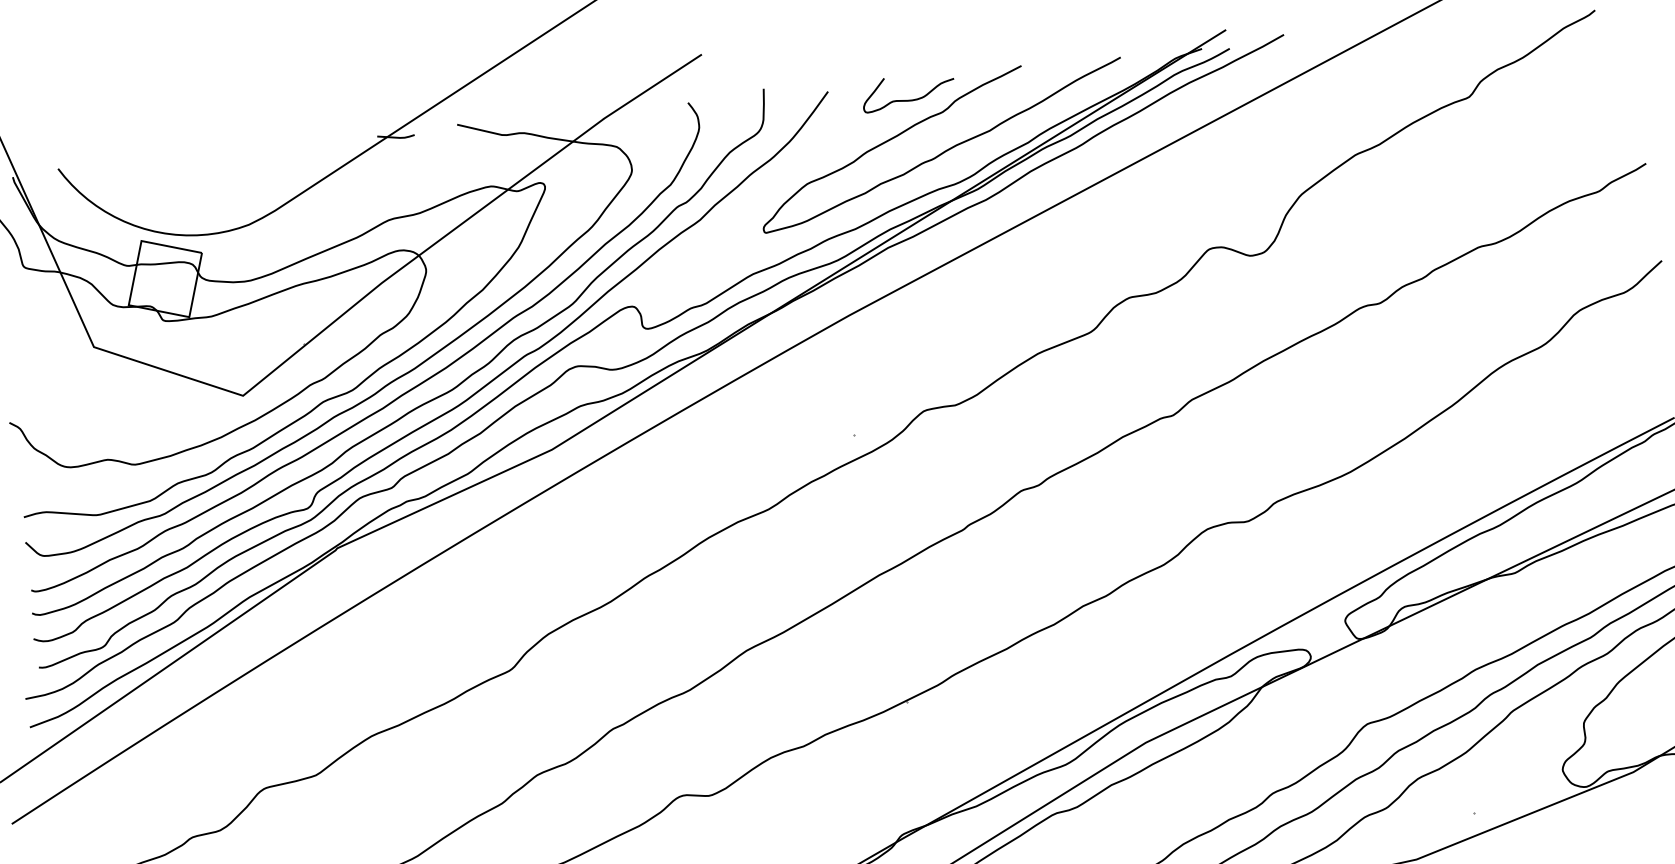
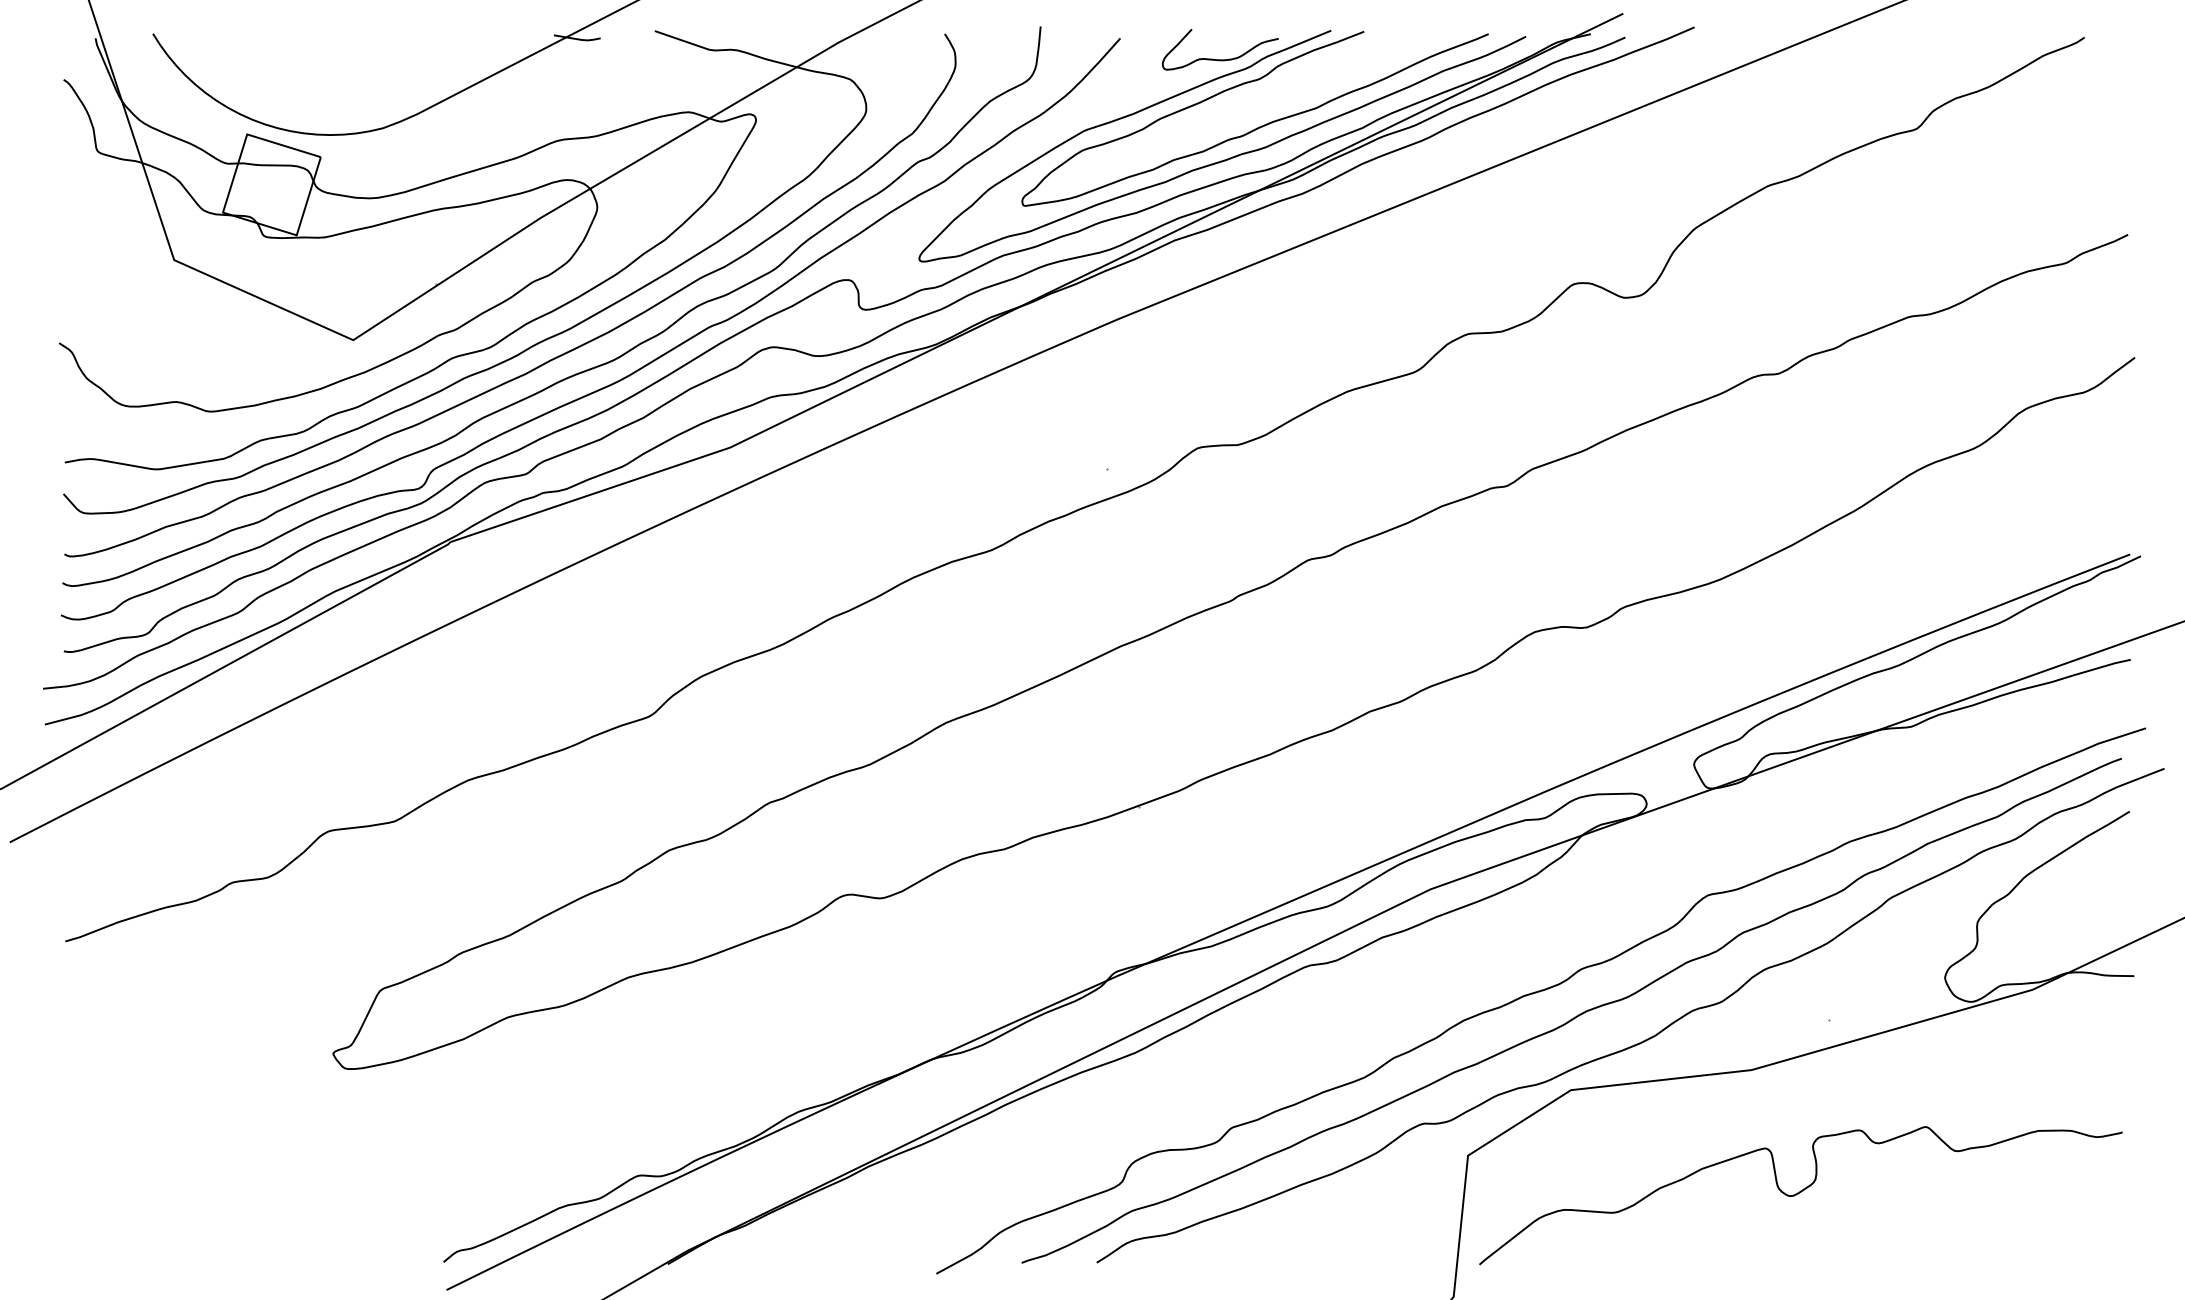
curve: (923, 178) -> (1227, 158), added

